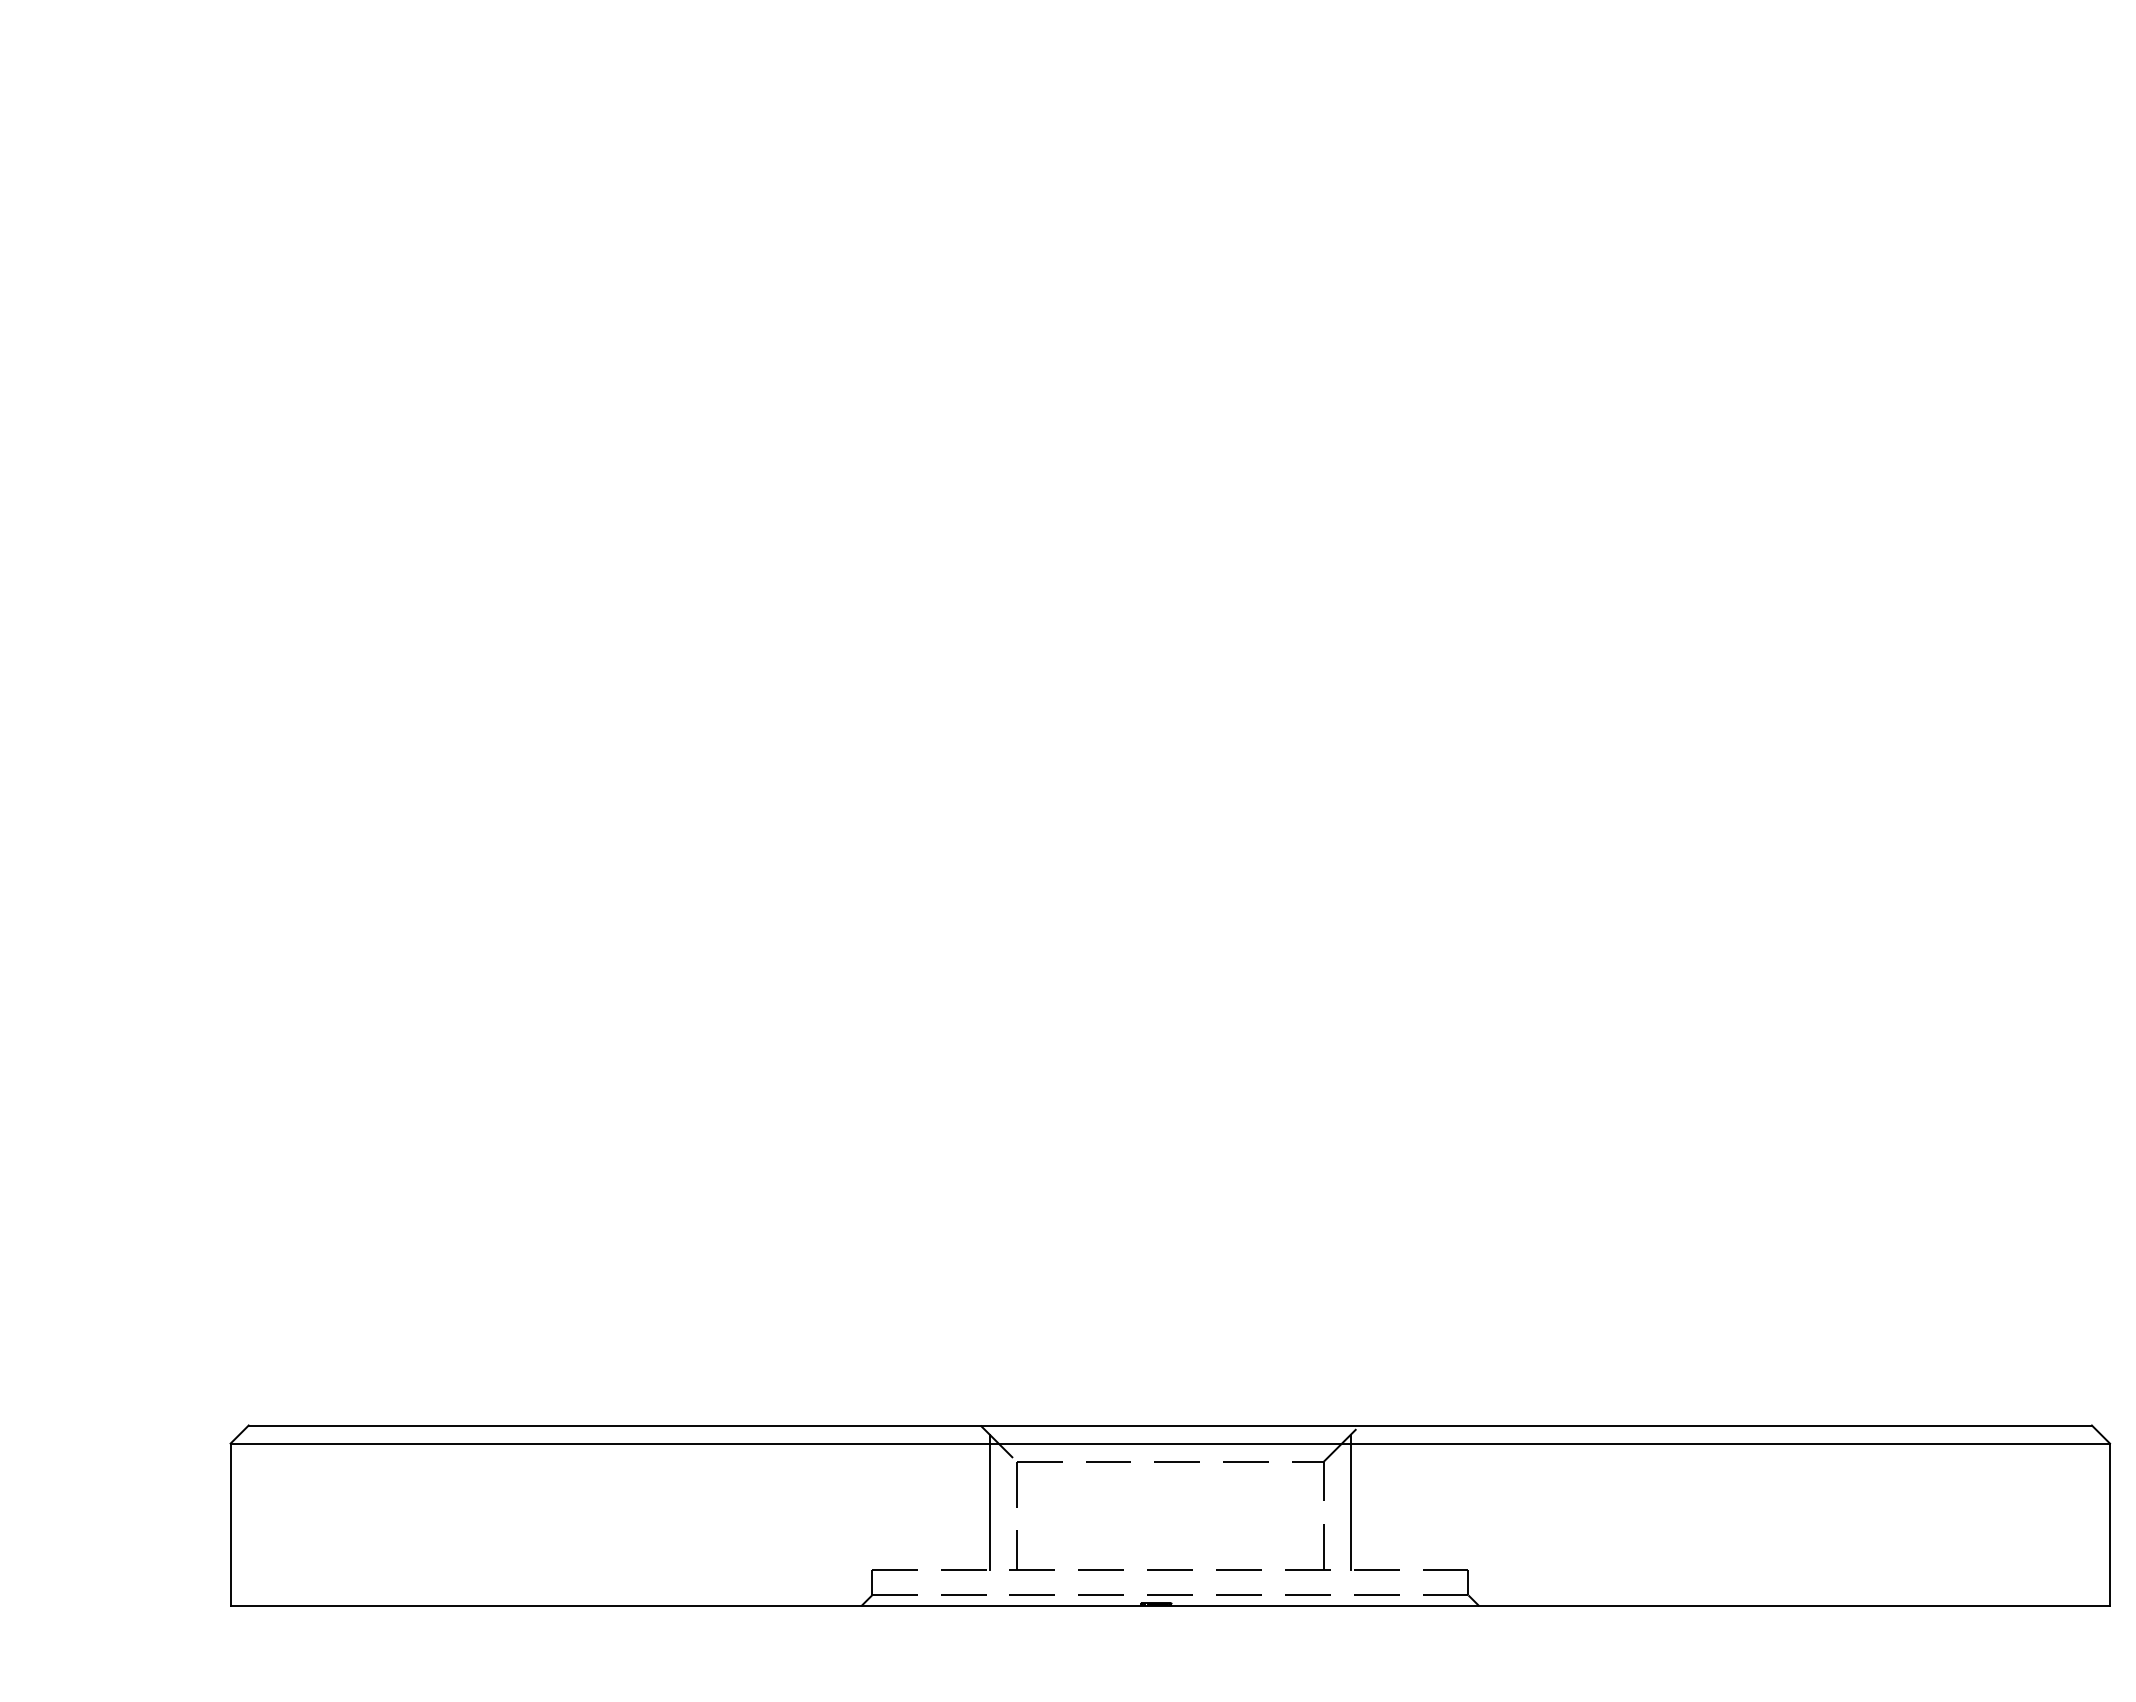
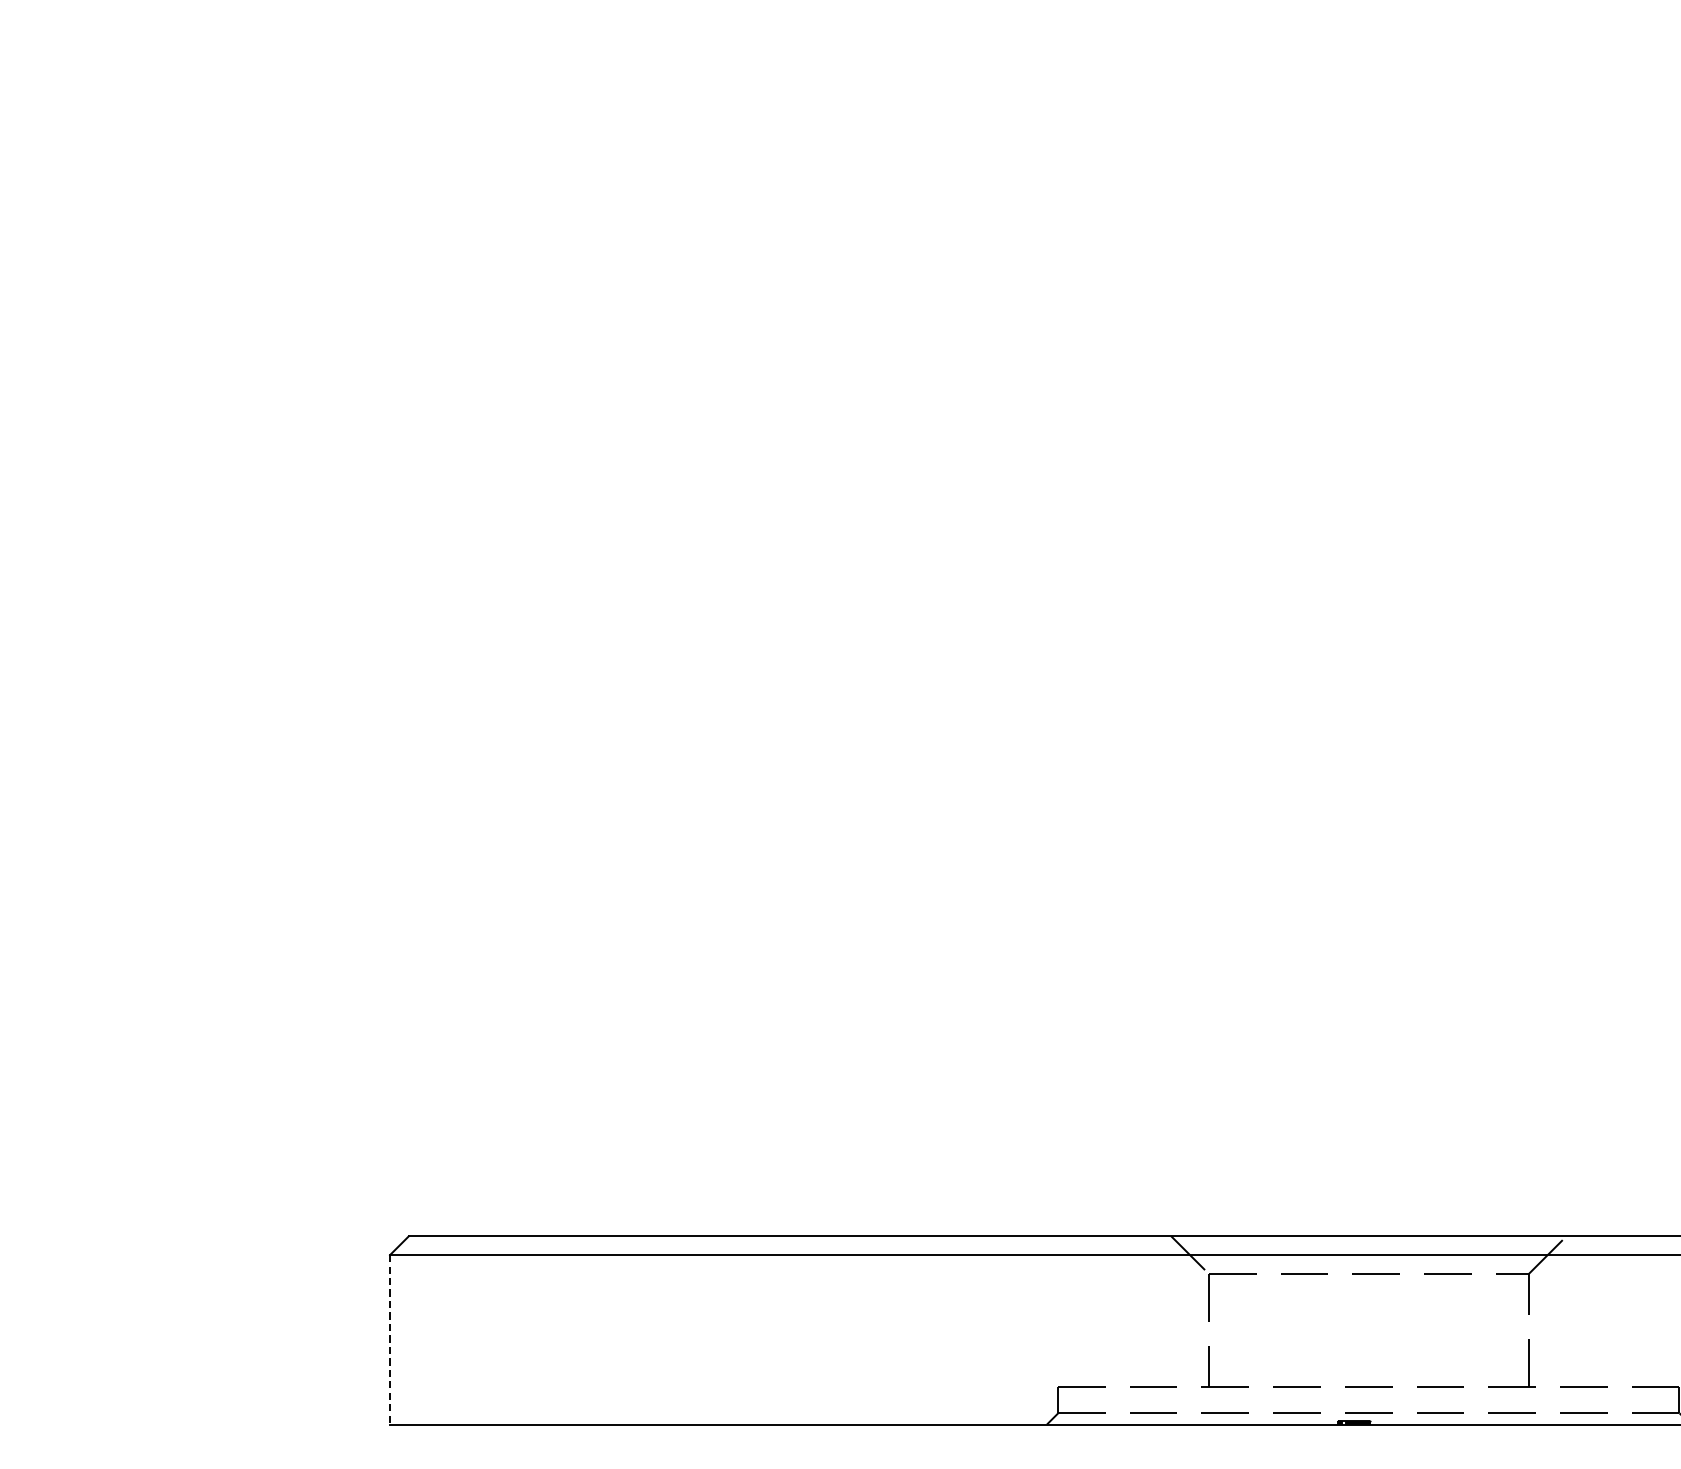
line: (989, 1502) -> (1180, 1316), removed
line: (1351, 1502) -> (1557, 1316), removed
line: (230, 1525) -> (389, 1340), solid -> dashed

